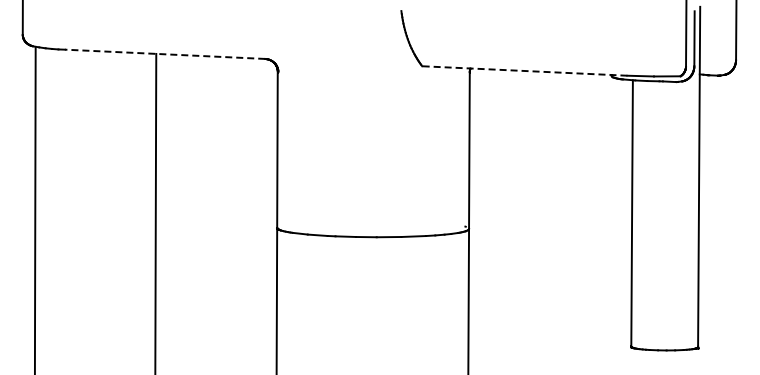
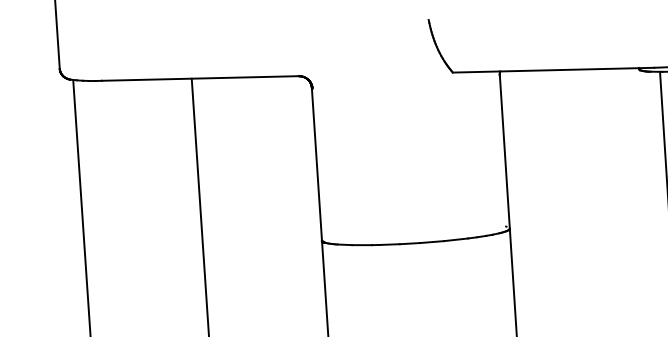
line: (164, 54) -> (199, 78), dashed -> solid
line: (524, 71) -> (553, 70), dashed -> solid

